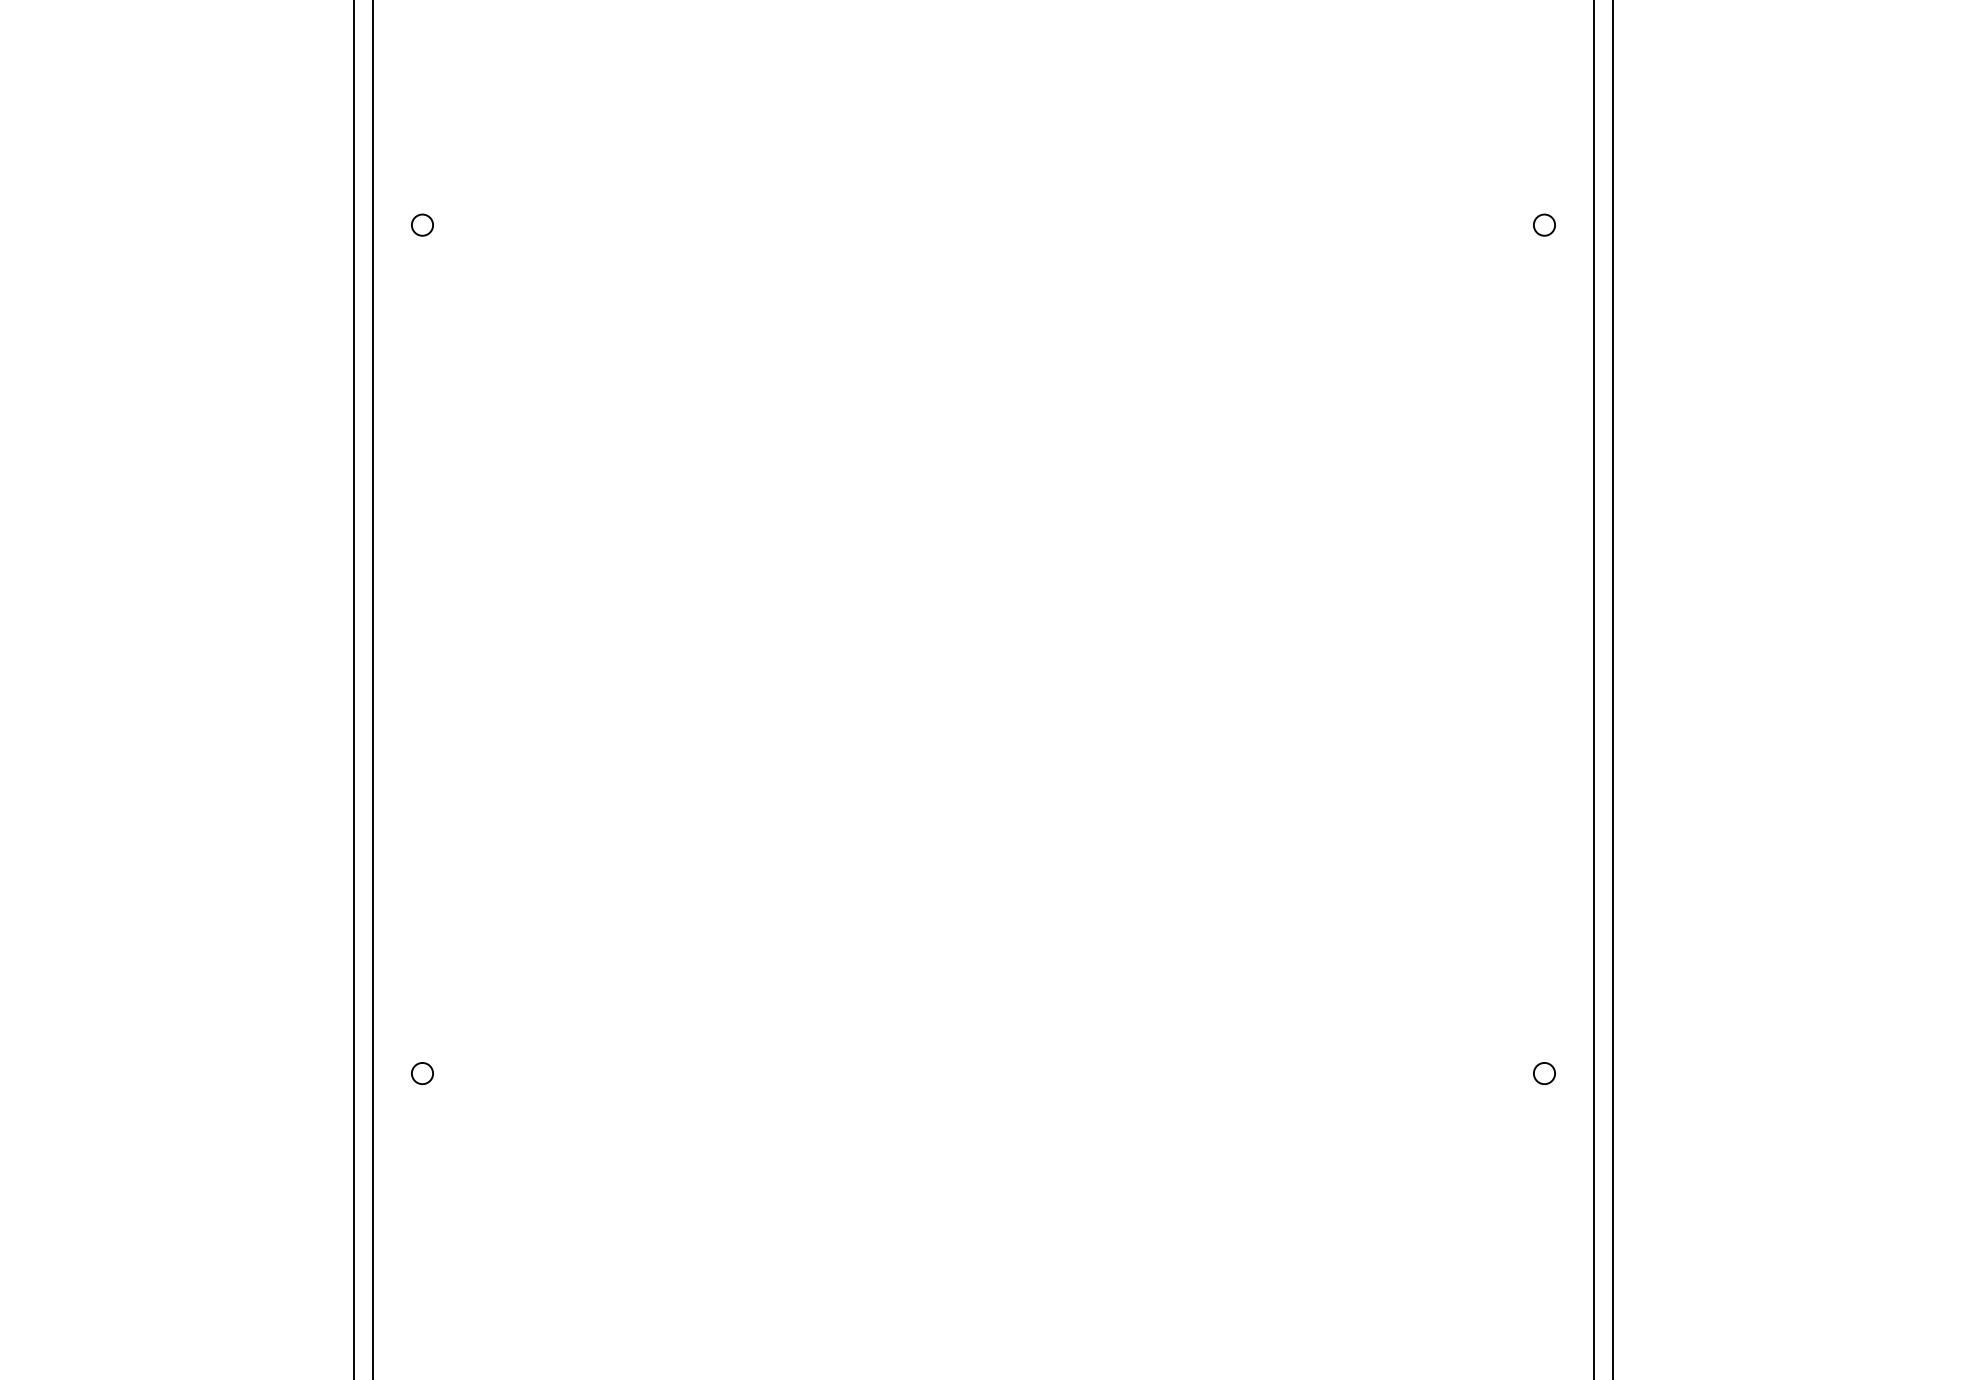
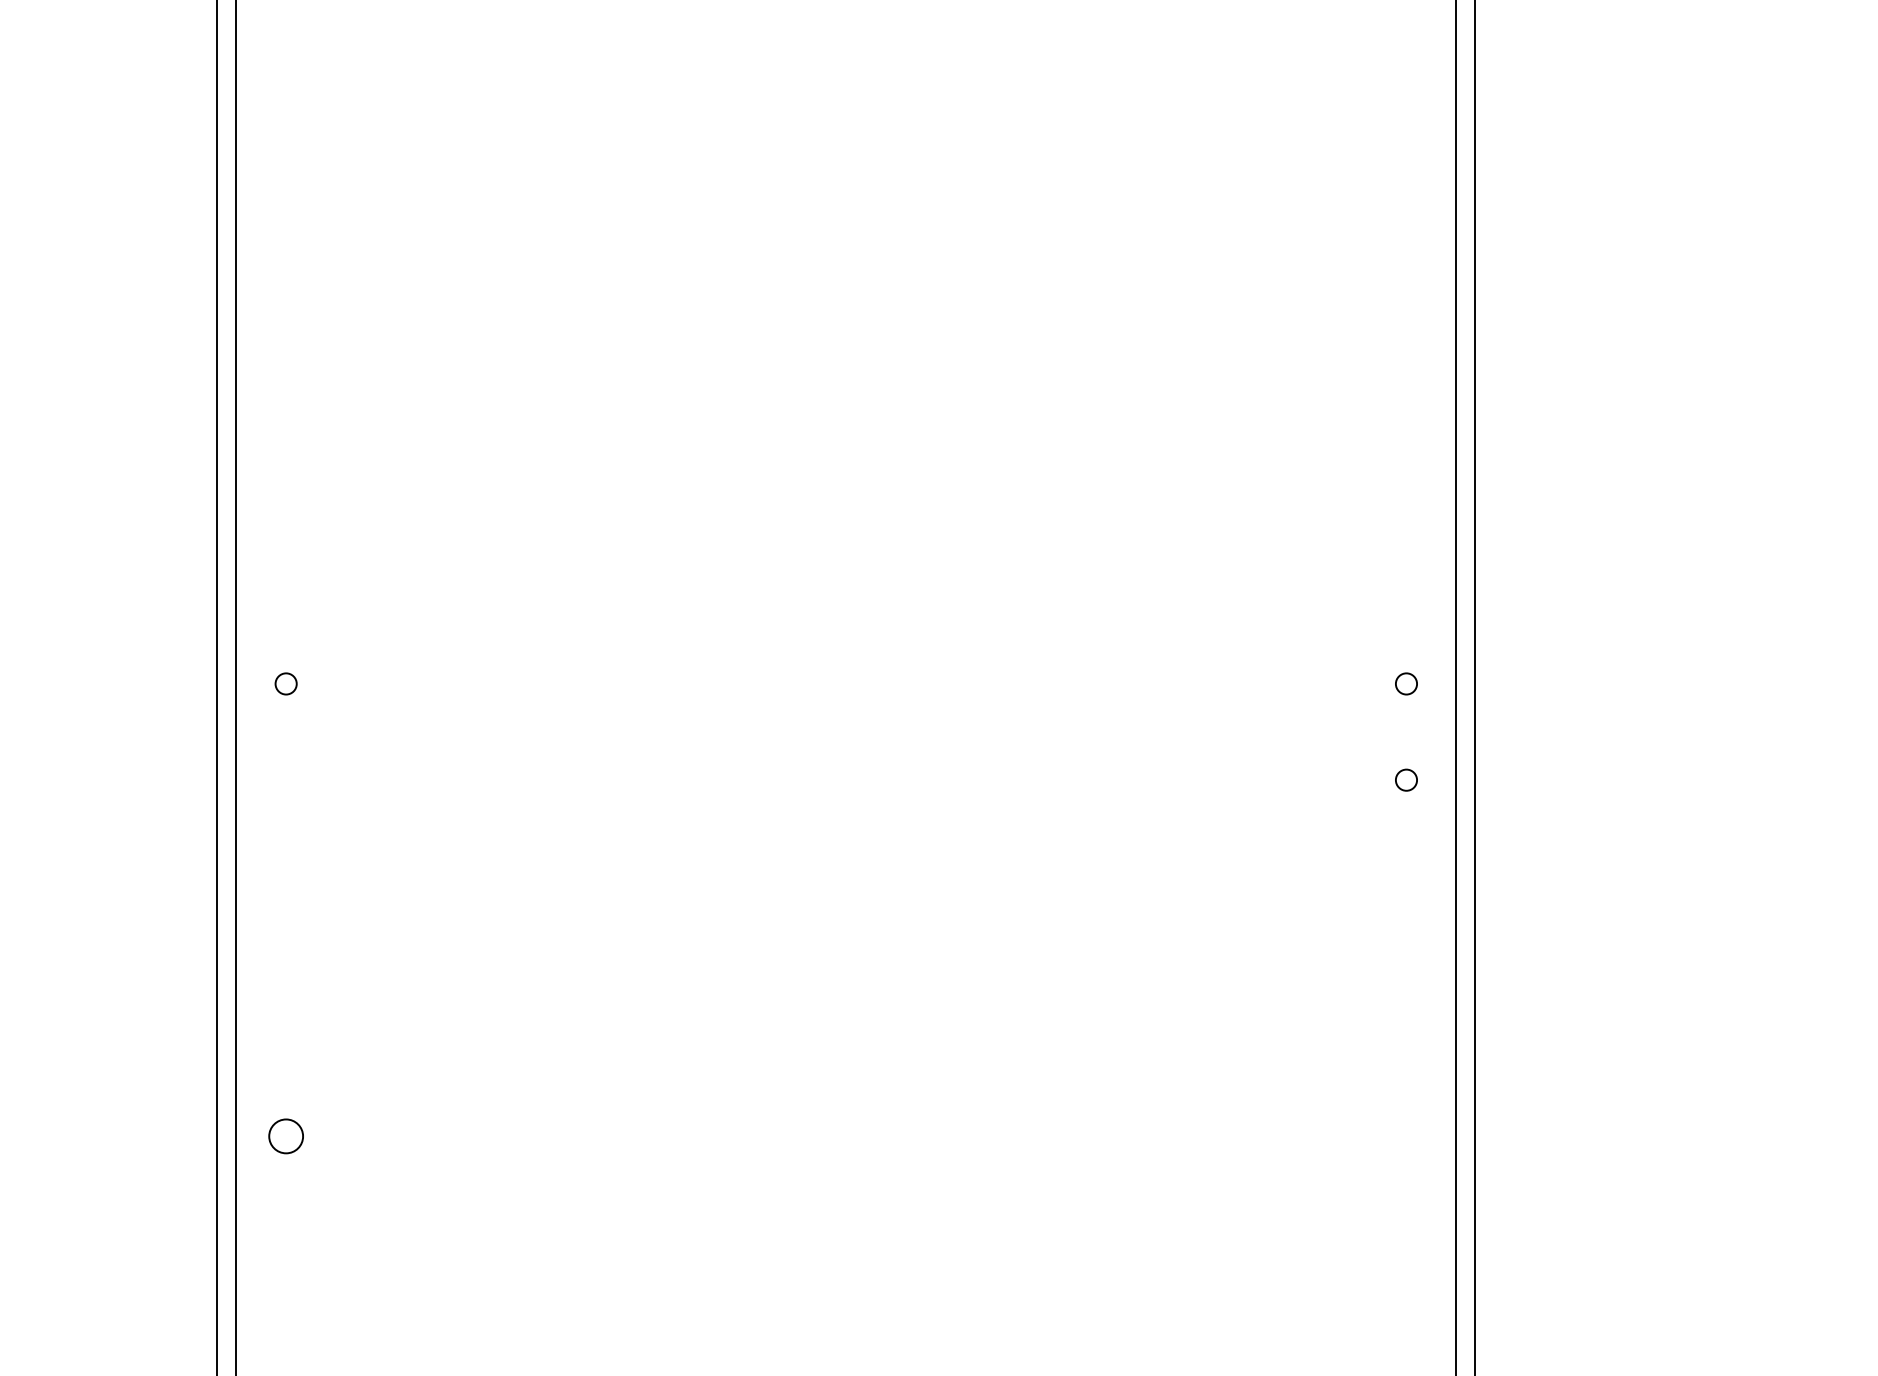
circle: (422, 224) -> (286, 683), moved
circle: (1544, 224) -> (1406, 683), moved
circle: (422, 1073) -> (286, 1136), size x1.6
circle: (1544, 1073) -> (1406, 780), moved

